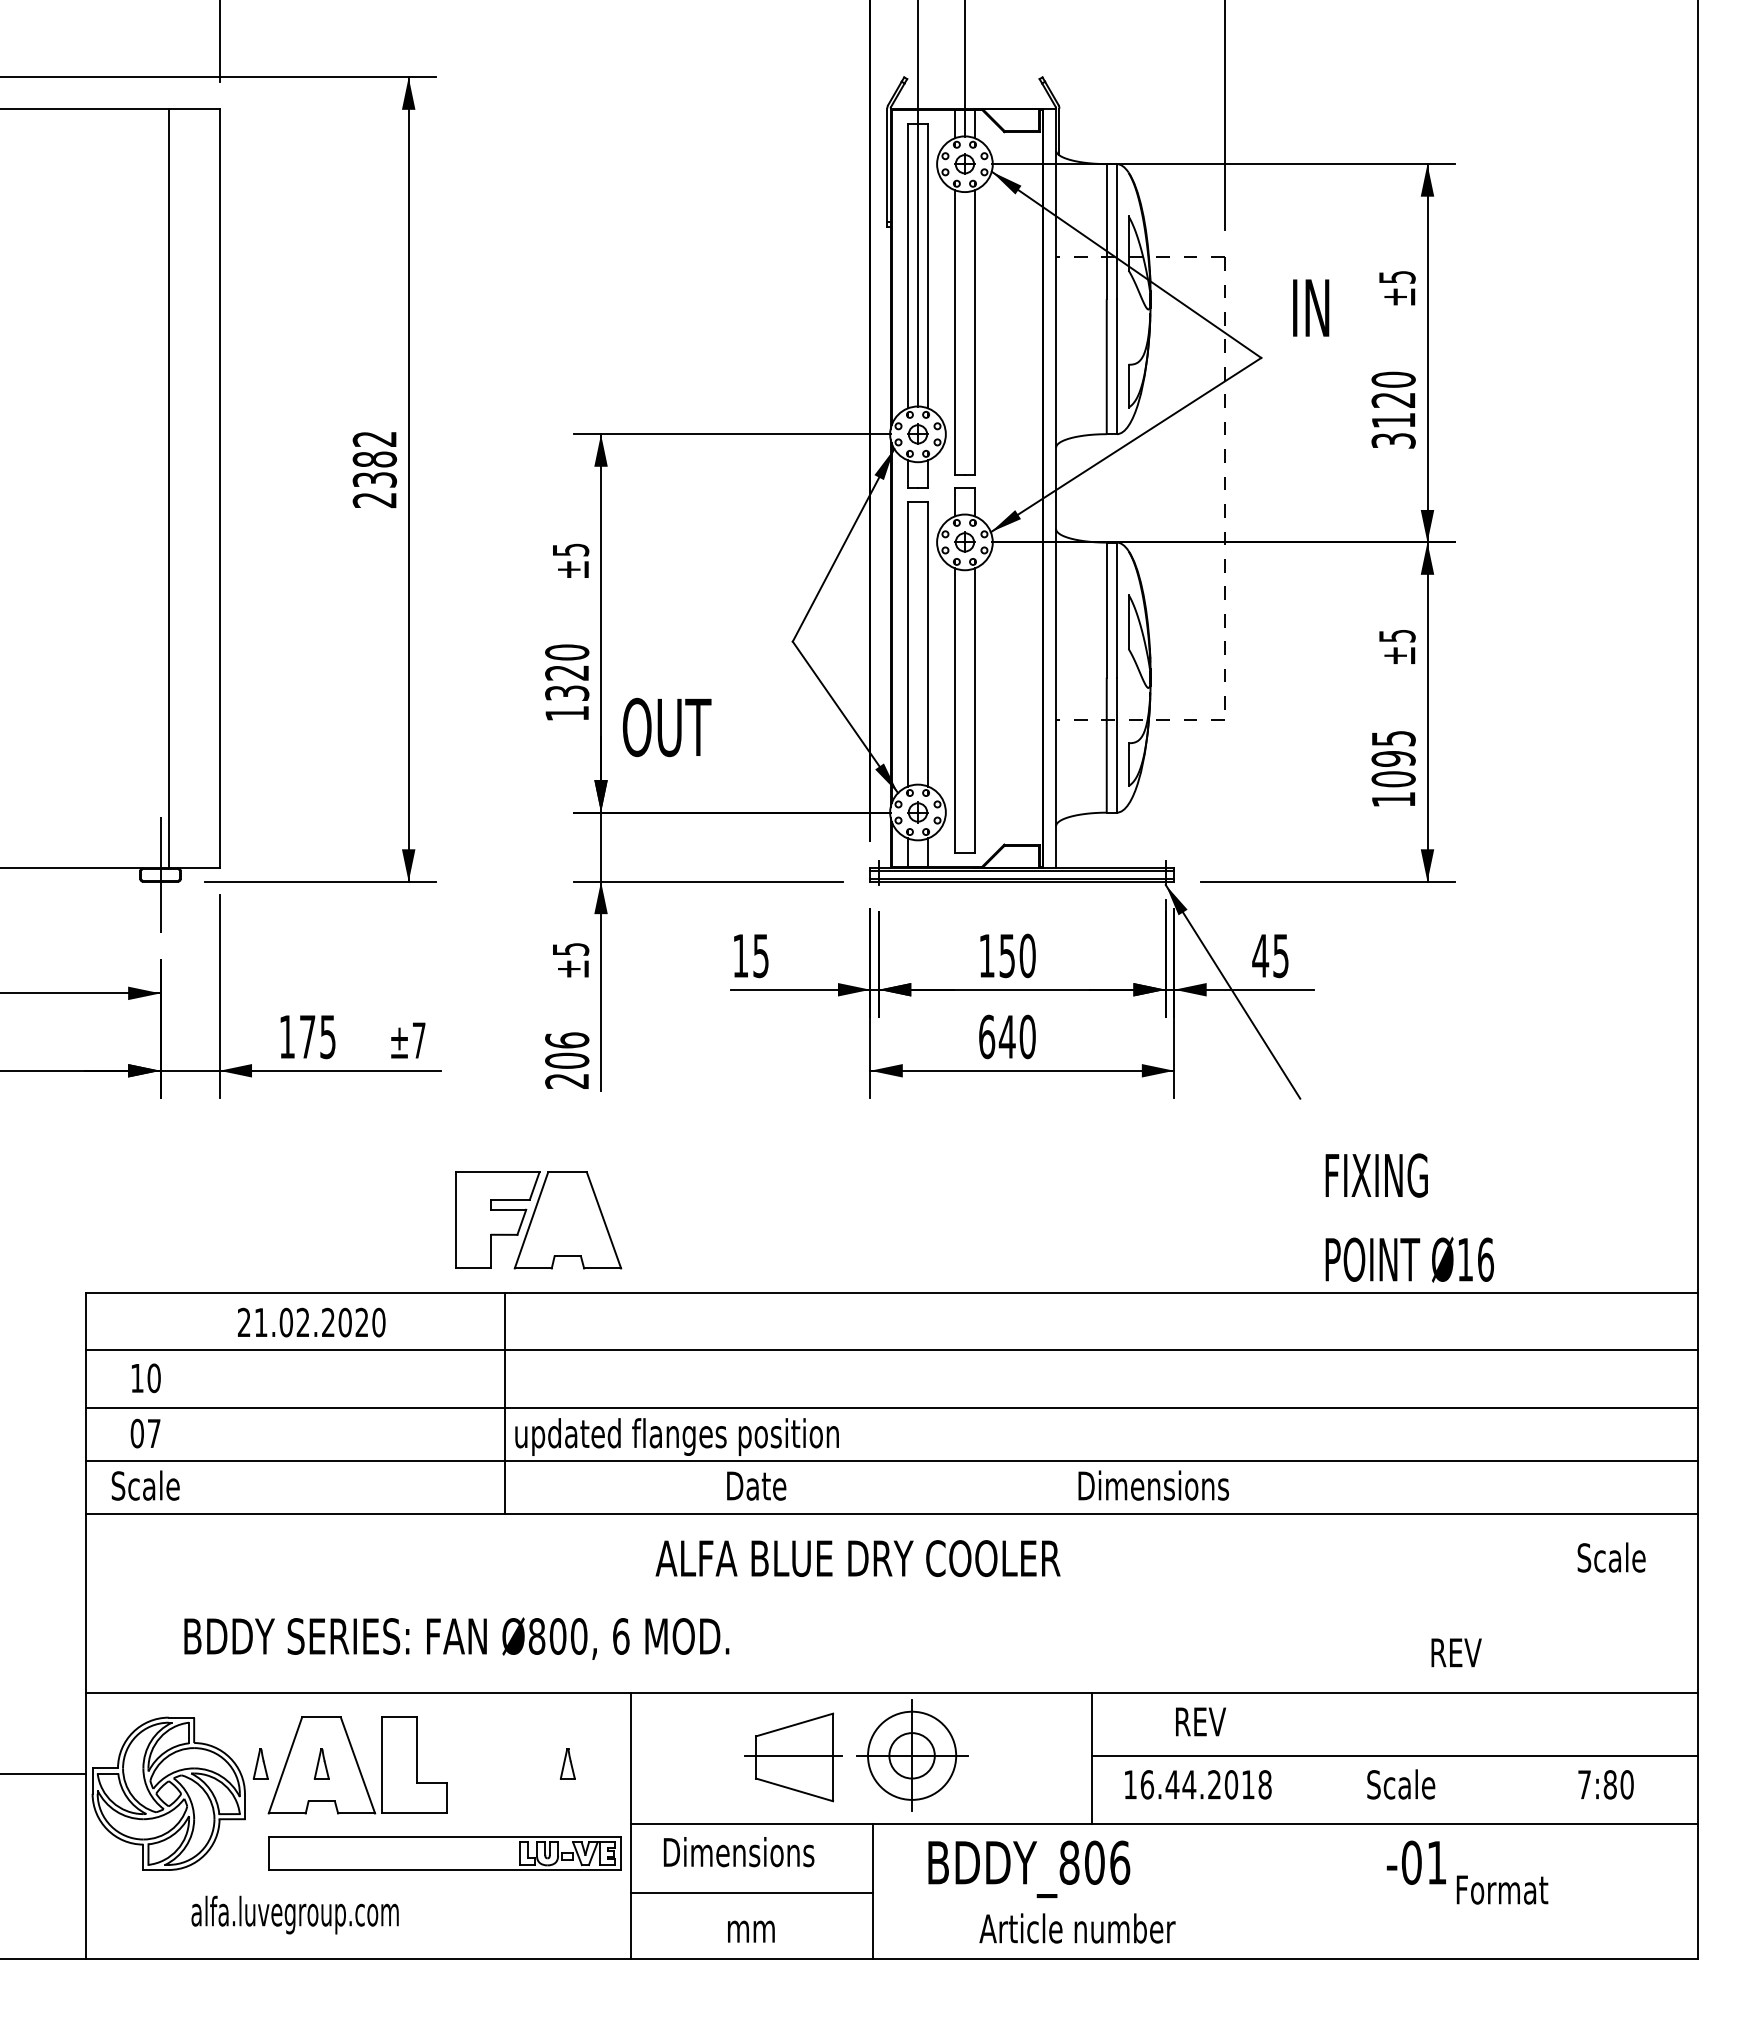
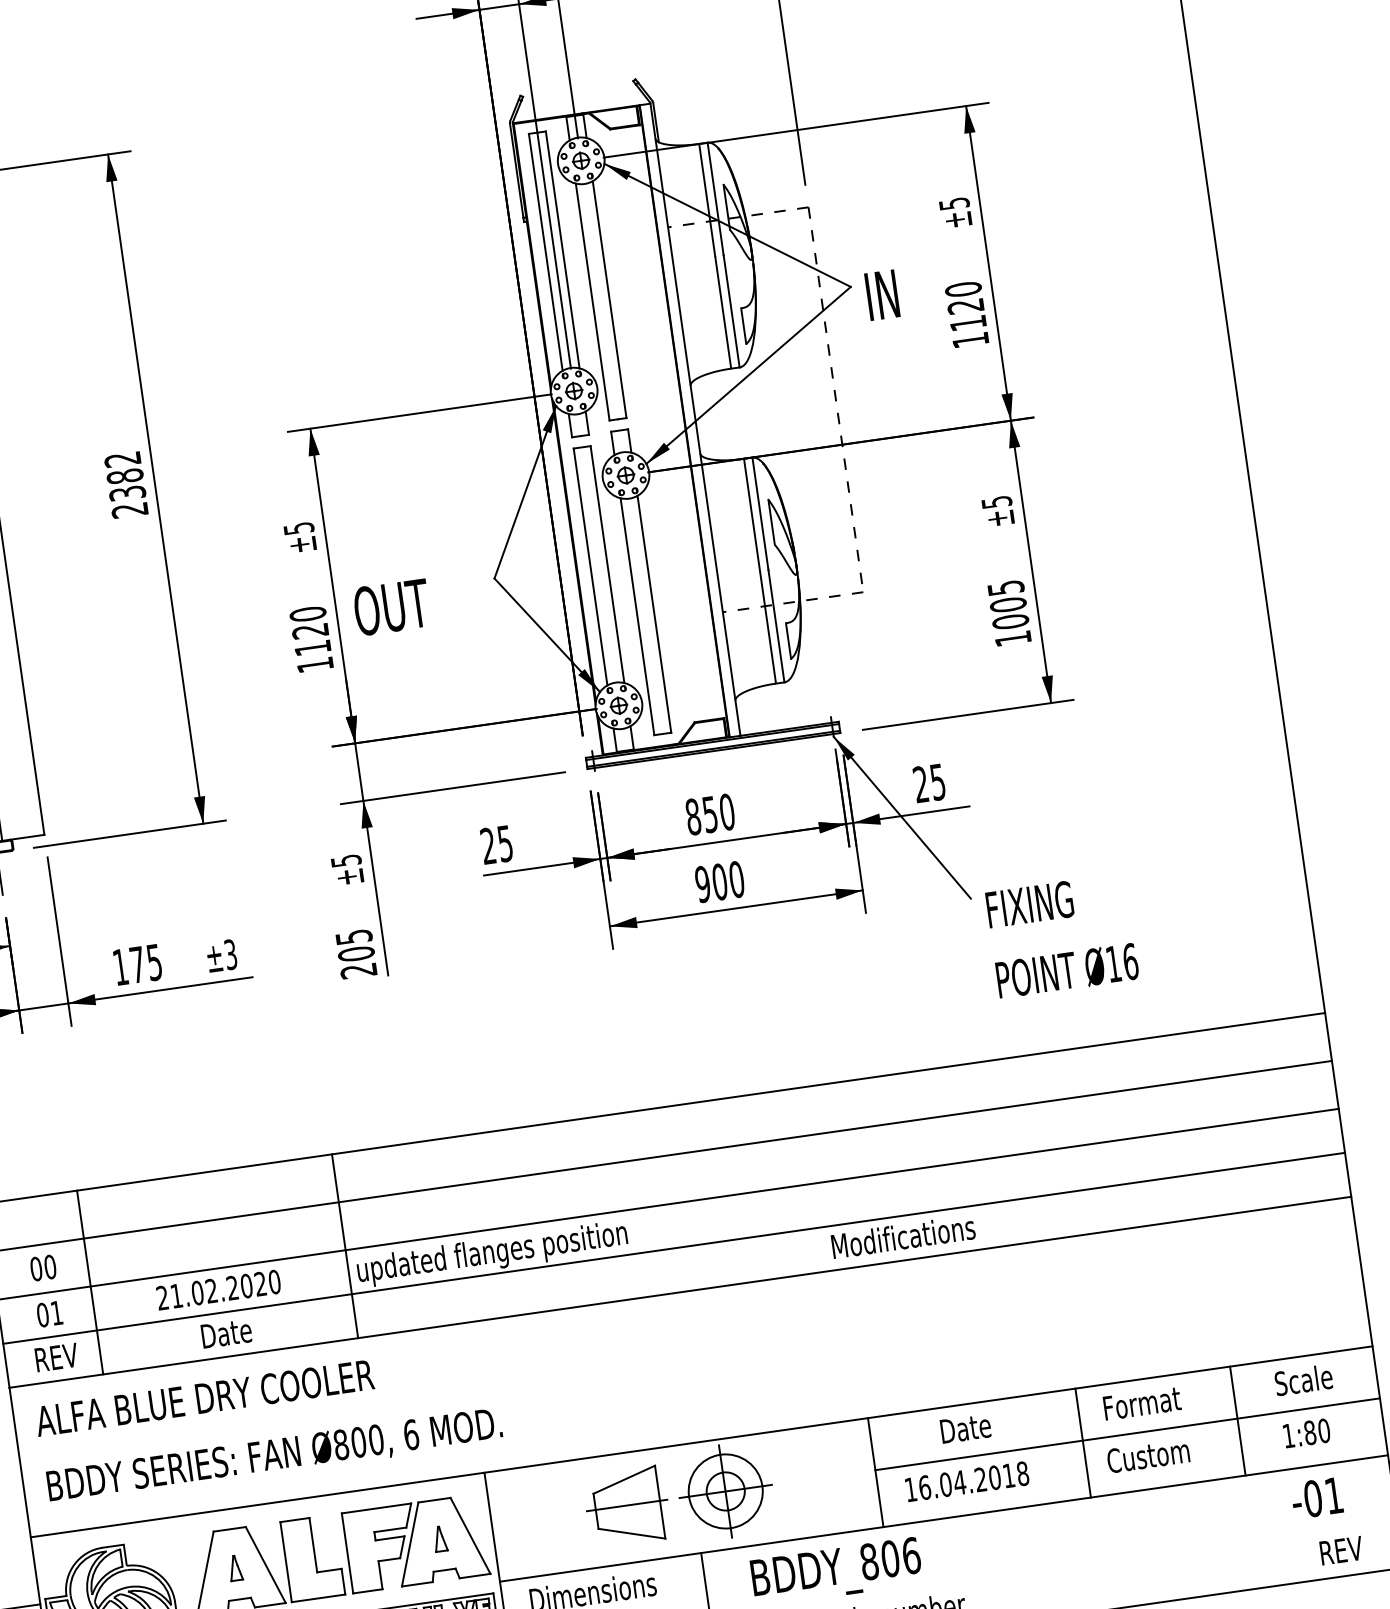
text: (1311, 307) -> (882, 294), moved
text: (1393, 440) -> (970, 339), 3120 -> 1120
text: (567, 692) -> (313, 647), 1320 -> 1120
text: (667, 727) -> (392, 607), moved
text: (1393, 758) -> (1008, 604), 1095 -> 1005
text: (740, 955) -> (488, 845), 15 -> 25
text: (986, 955) -> (692, 816), 150 -> 850
text: (1260, 955) -> (920, 784), 45 -> 25
text: (997, 1036) -> (711, 882), 640 -> 900
text: (418, 1040) -> (230, 954), ±7 -> ±3
text: (567, 1040) -> (354, 937), 206 -> 205
text: (1409, 1217) -> (1062, 935), moved
part: (538, 1220) -> (416, 1543), moved
text: (311, 1322) -> (218, 1290), moved
text: (136, 1378) -> (35, 1269), 10 -> 00
line: (198, 1402) -> (90, 1281), added
text: (154, 1433) -> (57, 1312), 07 -> 01
text: (145, 1485) -> (55, 1357), Scale -> REV
text: (756, 1485) -> (226, 1333), moved
text: (1165, 1485) -> (904, 1236), Dimensions -> Modifications
text: (1611, 1557) -> (1303, 1380), moved
text: (857, 1558) -> (204, 1398), moved
text: (456, 1638) -> (274, 1456), moved
text: (1456, 1652) -> (1341, 1550), moved
text: (1206, 1721) -> (966, 1428), REV -> Date
line: (1341, 1758) -> (1083, 1442), added
line: (1527, 1758) -> (1238, 1420), added
part: (260, 1763) -> (184, 1575), removed
text: (1172, 1784) -> (945, 1484), 16.44.2018 -> 16.04.2018
text: (1415, 1784) -> (1148, 1455), Scale -> Custom
text: (1584, 1784) -> (1288, 1435), 7:80 -> 1:80
text: (1415, 1862) -> (1316, 1497), moved
text: (1502, 1889) -> (1142, 1403), moved

